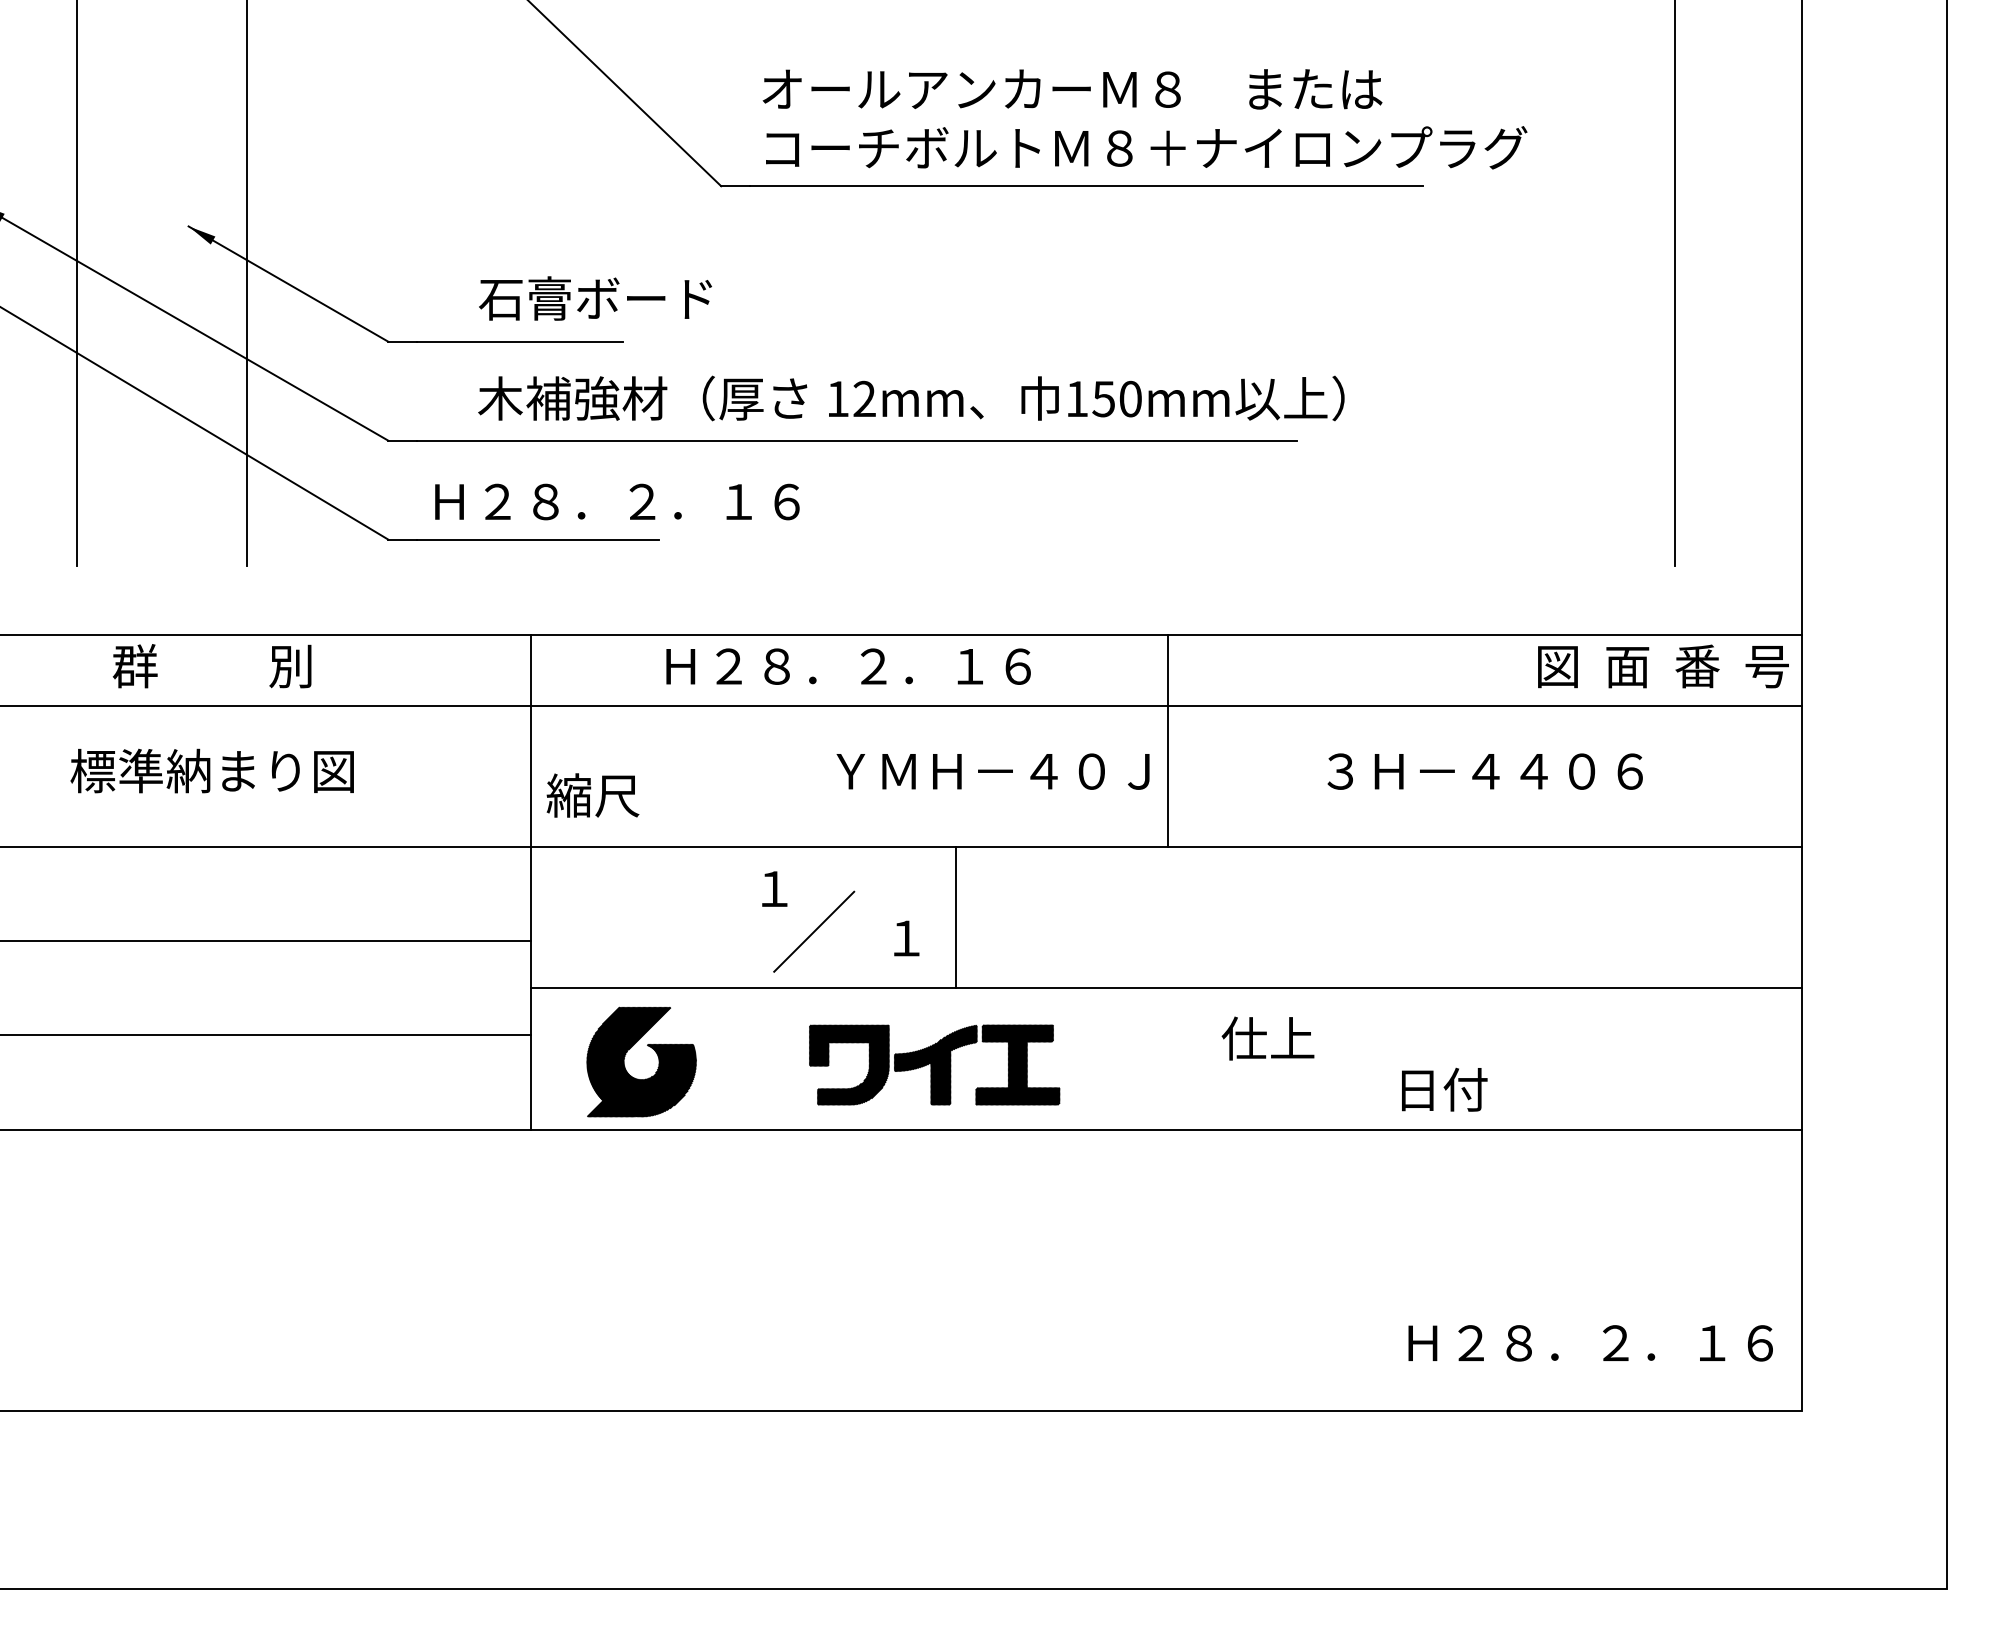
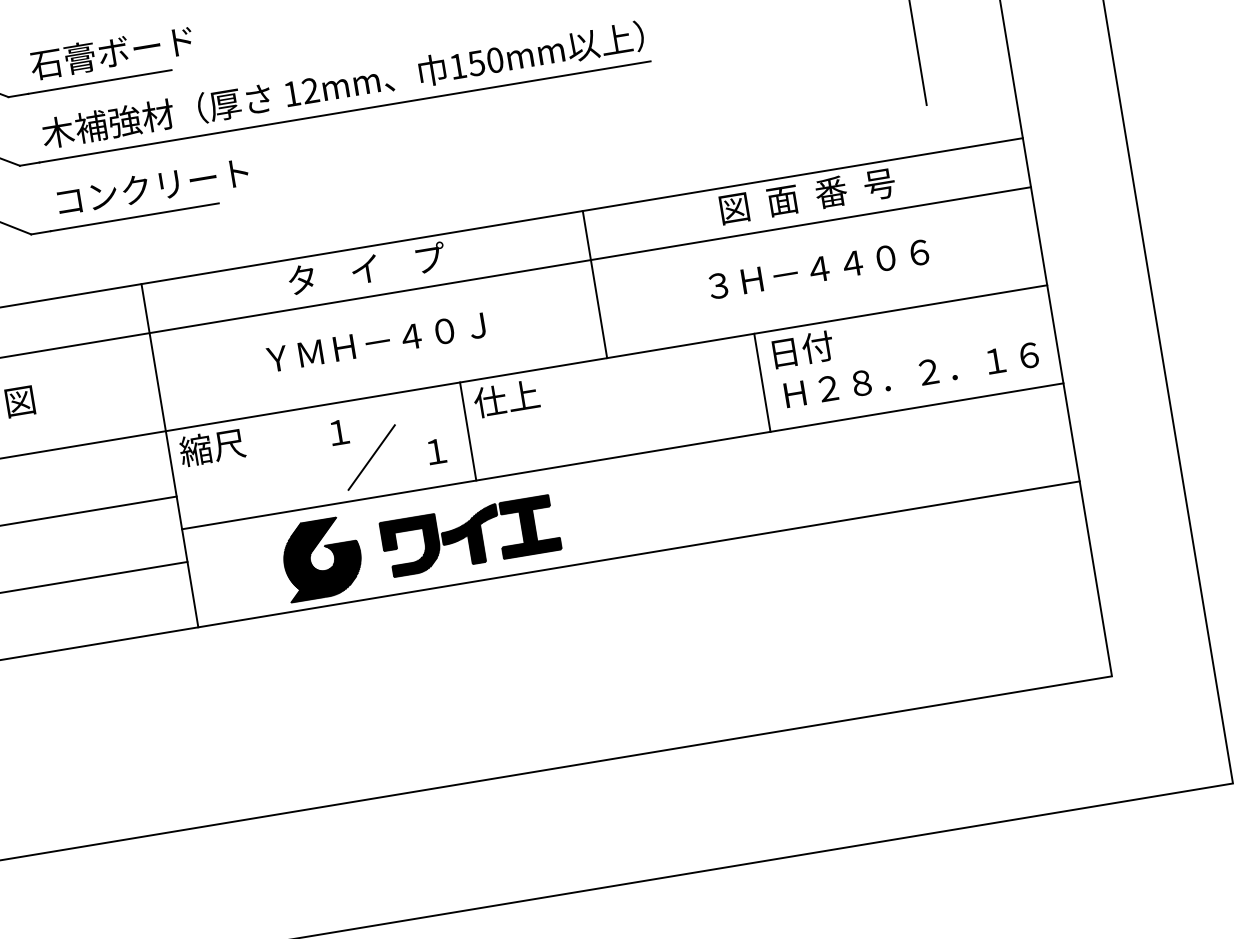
text: (595, 298) -> (111, 52), moved
text: (911, 398) -> (343, 85), moved
text: (616, 501) -> (185, 181), Ｈ２８．２．１６ -> コンクリート
text: (848, 665) -> (364, 268), Ｈ２８．２．１６ -> タ    イ    プ
text: (1663, 666) -> (807, 196), moved
text: (992, 771) -> (375, 342), moved
text: (592, 795) -> (212, 447), moved
line: (1379, 917) -> (762, 382), added
text: (1267, 1038) -> (506, 398), moved
part: (651, 1048) -> (327, 548), moved
text: (1444, 1089) -> (803, 349), moved
text: (1590, 1343) -> (911, 375), moved

